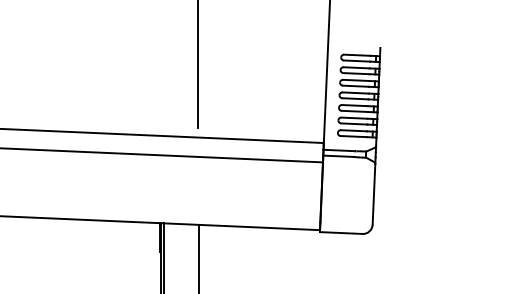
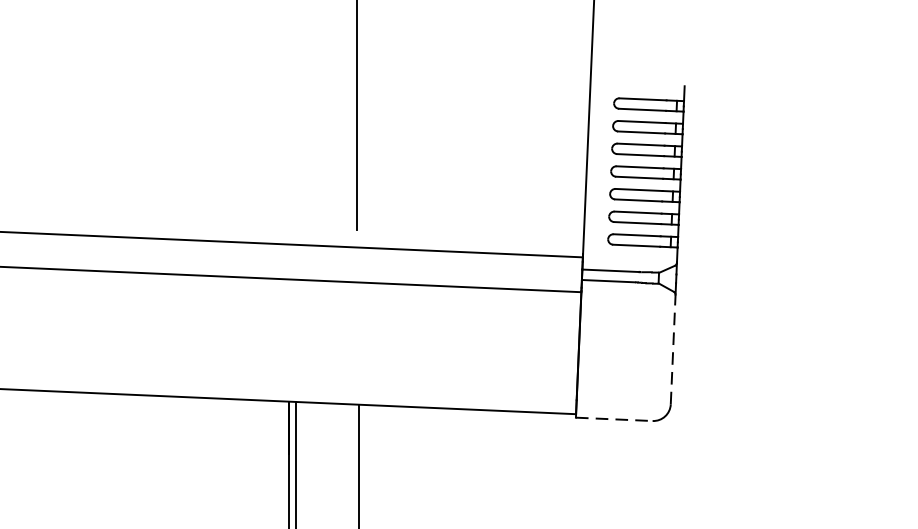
line: (374, 193) -> (674, 348), solid -> dashed
line: (341, 233) -> (614, 420), solid -> dashed

